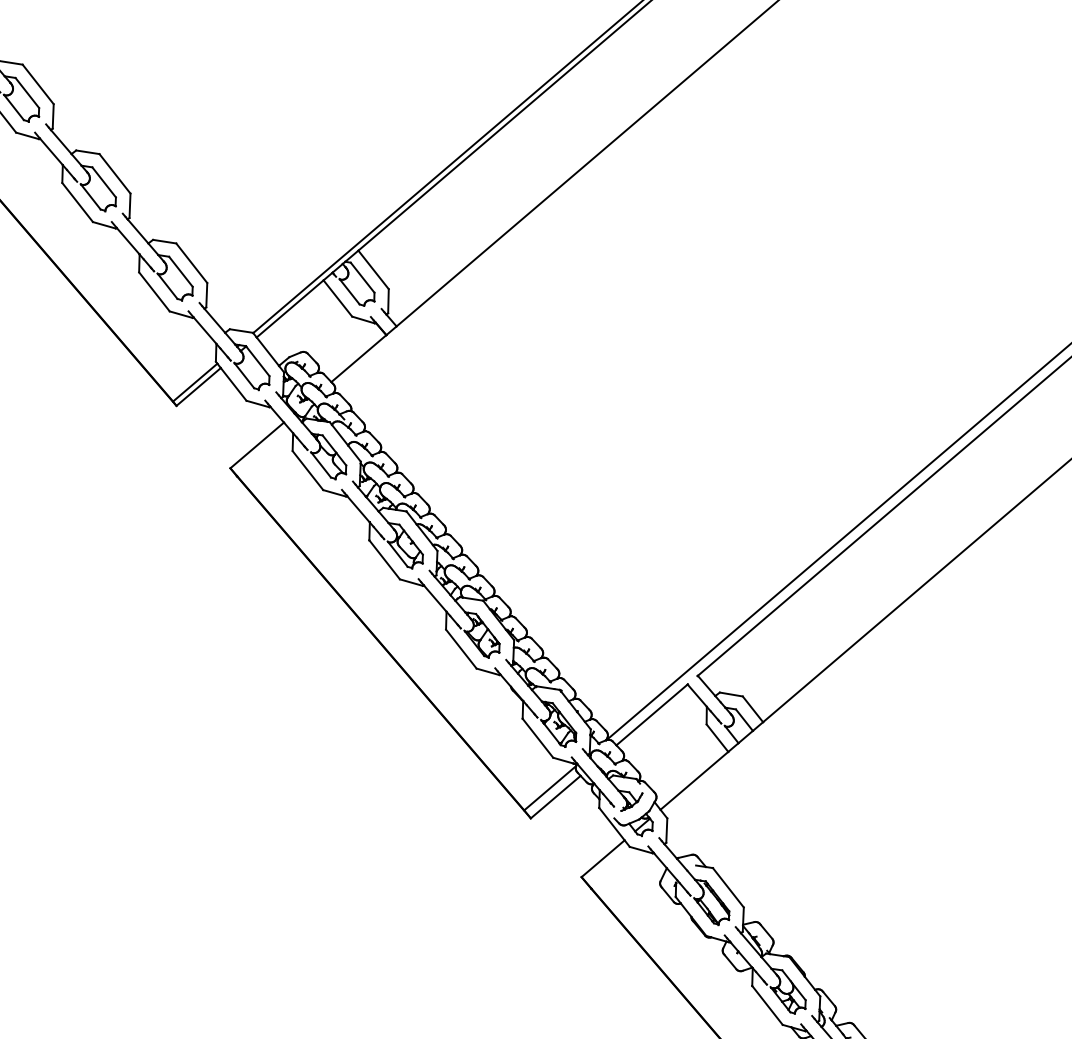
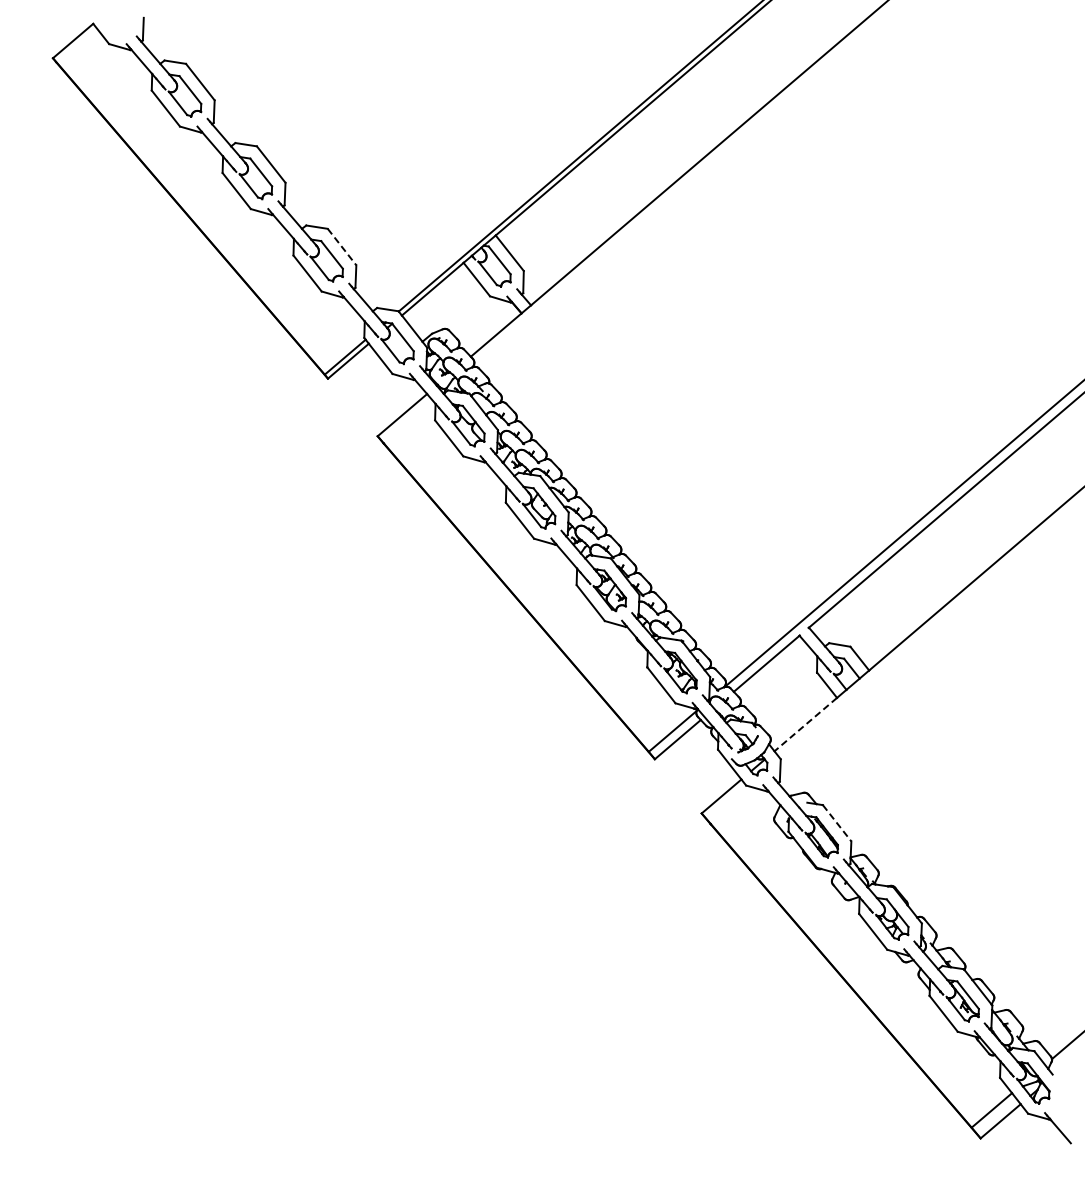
line: (192, 263) -> (342, 247), solid -> dashed
line: (694, 780) -> (805, 724), solid -> dashed
line: (728, 888) -> (837, 823), solid -> dashed

